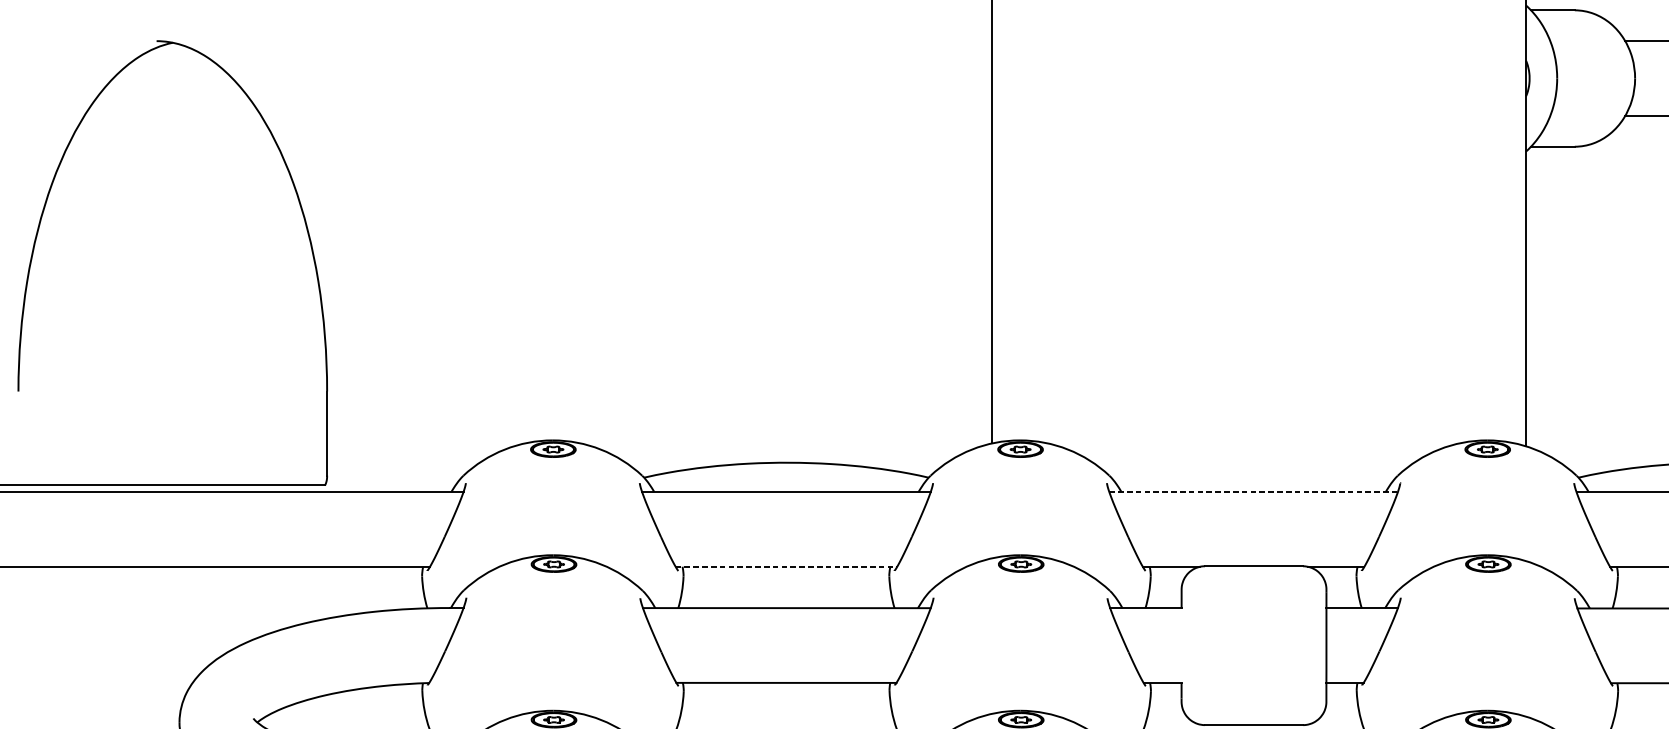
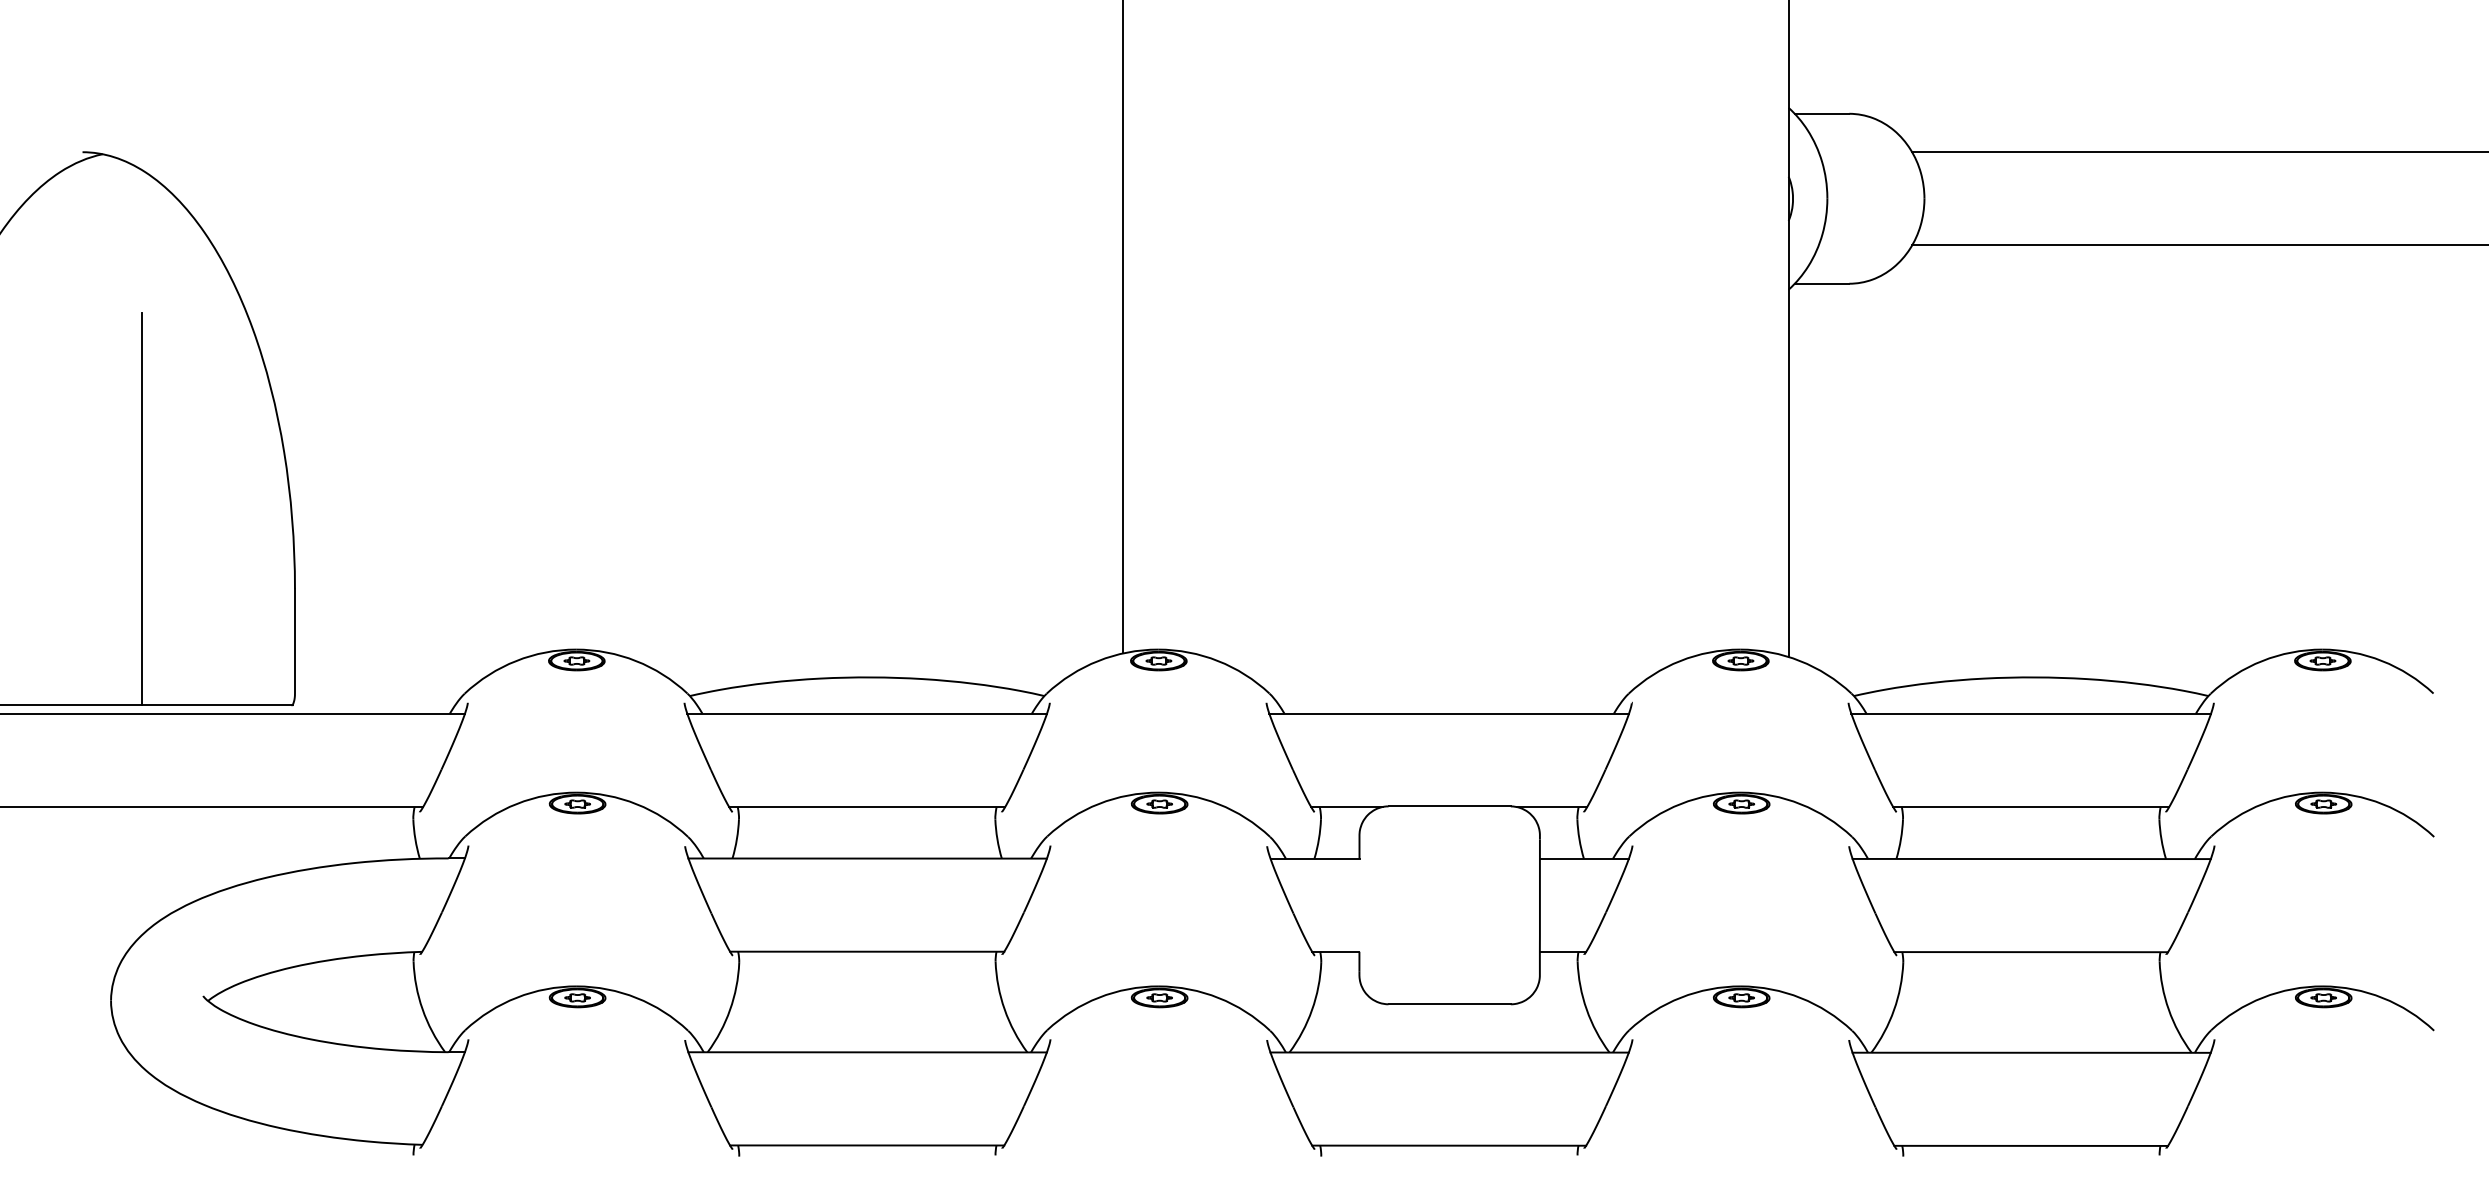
line: (203, 327) -> (141, 509), added
line: (1253, 491) -> (1449, 713), dashed -> solid
line: (786, 566) -> (867, 806), dashed -> solid

